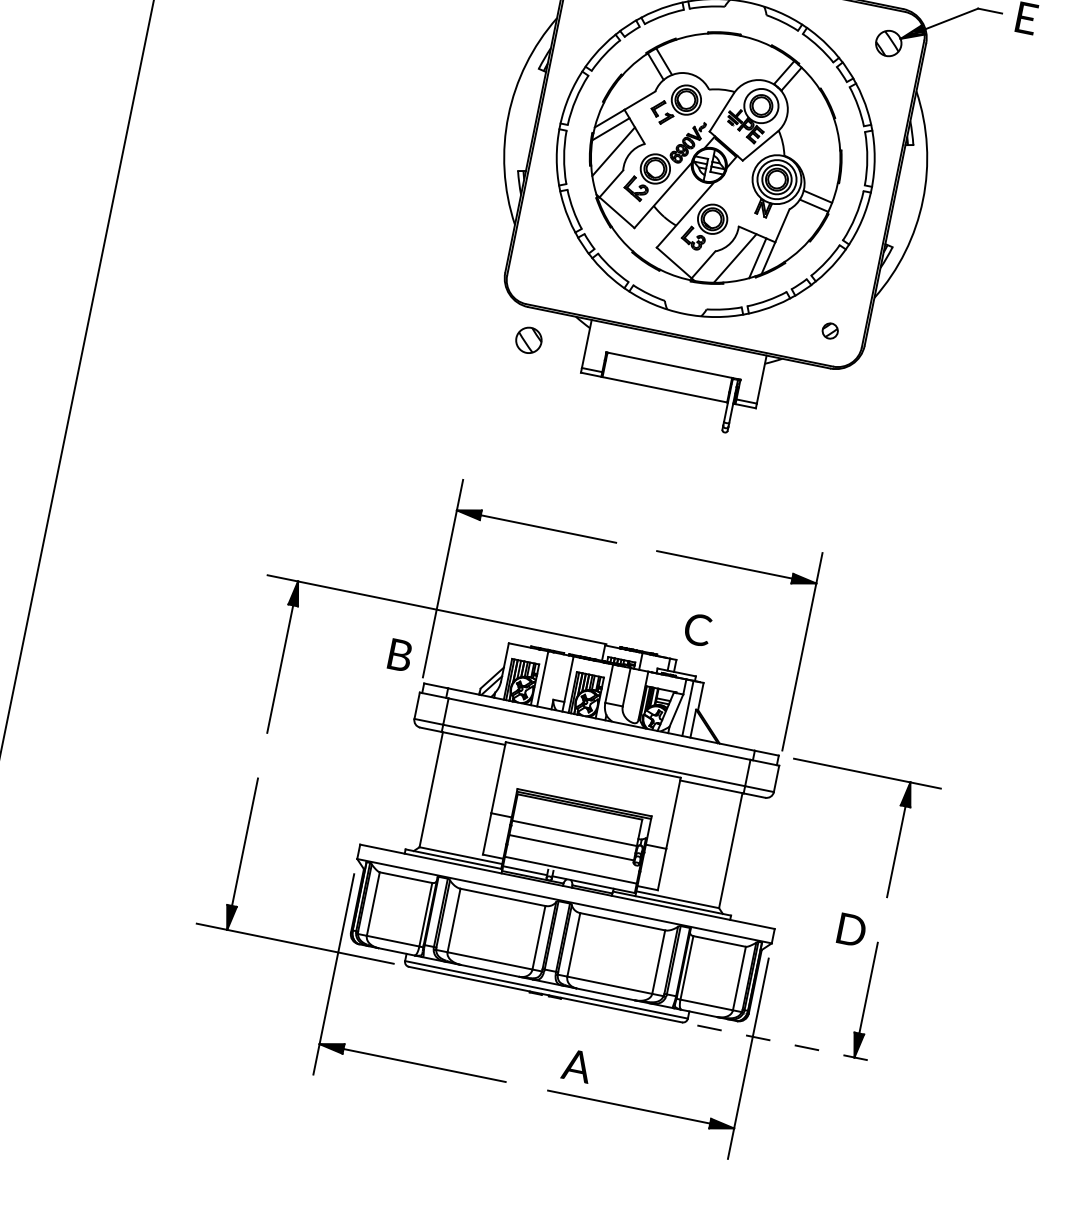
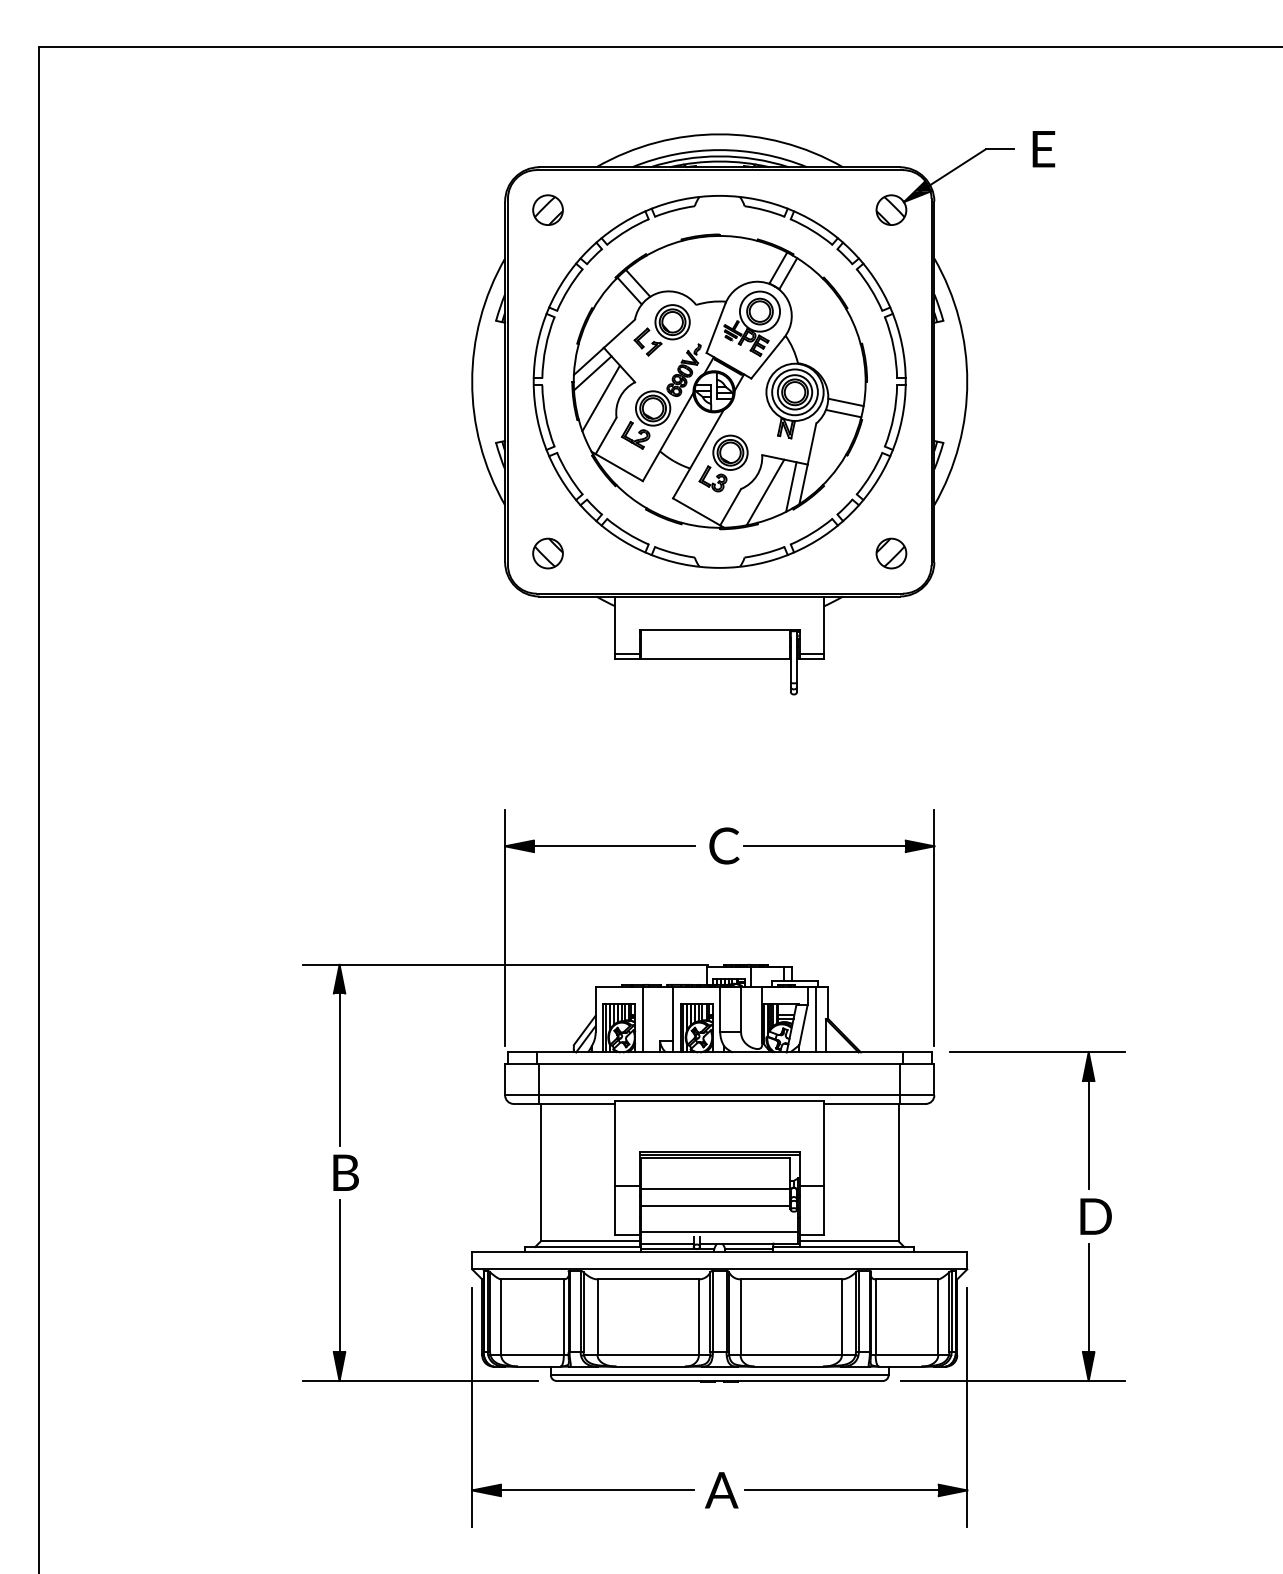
part: (830, 331) -> (891, 553), size x1.67
part: (528, 340) -> (547, 553), moved
text: (698, 629) -> (724, 845), moved
text: (399, 655) -> (345, 1172), moved
text: (851, 930) -> (1095, 1216), moved
line: (791, 1044) -> (1013, 1380), dashed -> solid
text: (577, 1066) -> (721, 1490), moved

